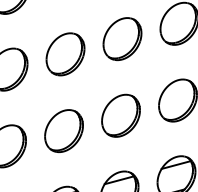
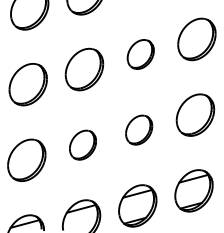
part: (122, 39) -> (140, 54), size x0.7
part: (120, 115) -> (138, 129), size x0.7
part: (63, 130) -> (82, 144), size x0.7

